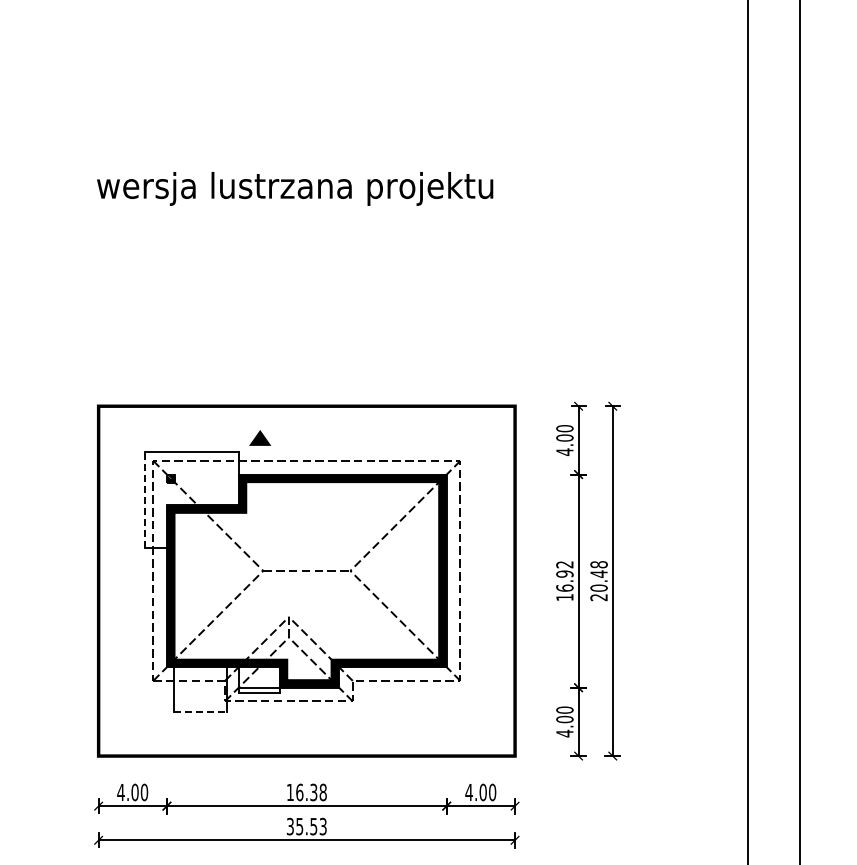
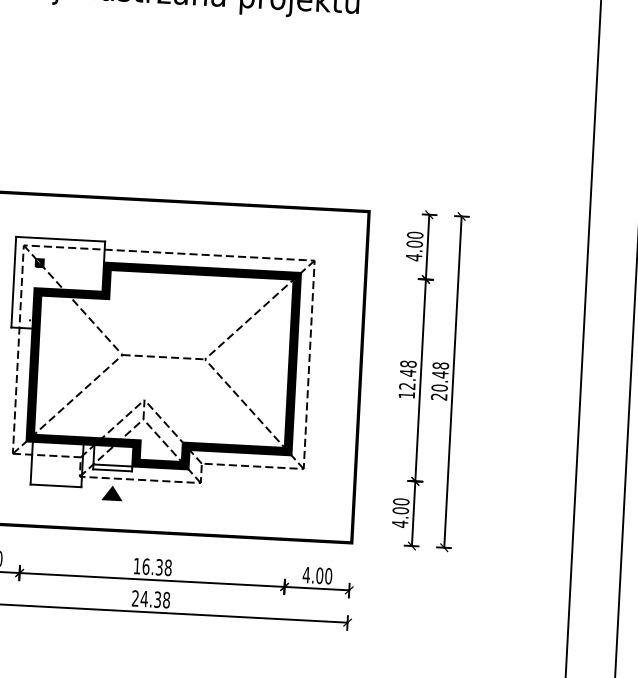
part: (260, 437) -> (112, 492), moved
line: (144, 500) -> (13, 282), dashed -> solid
text: (564, 576) -> (407, 375), 16.92 -> 12.48
line: (200, 712) -> (56, 486), dashed -> solid
text: (306, 826) -> (150, 599), 35.53 -> 24.38

